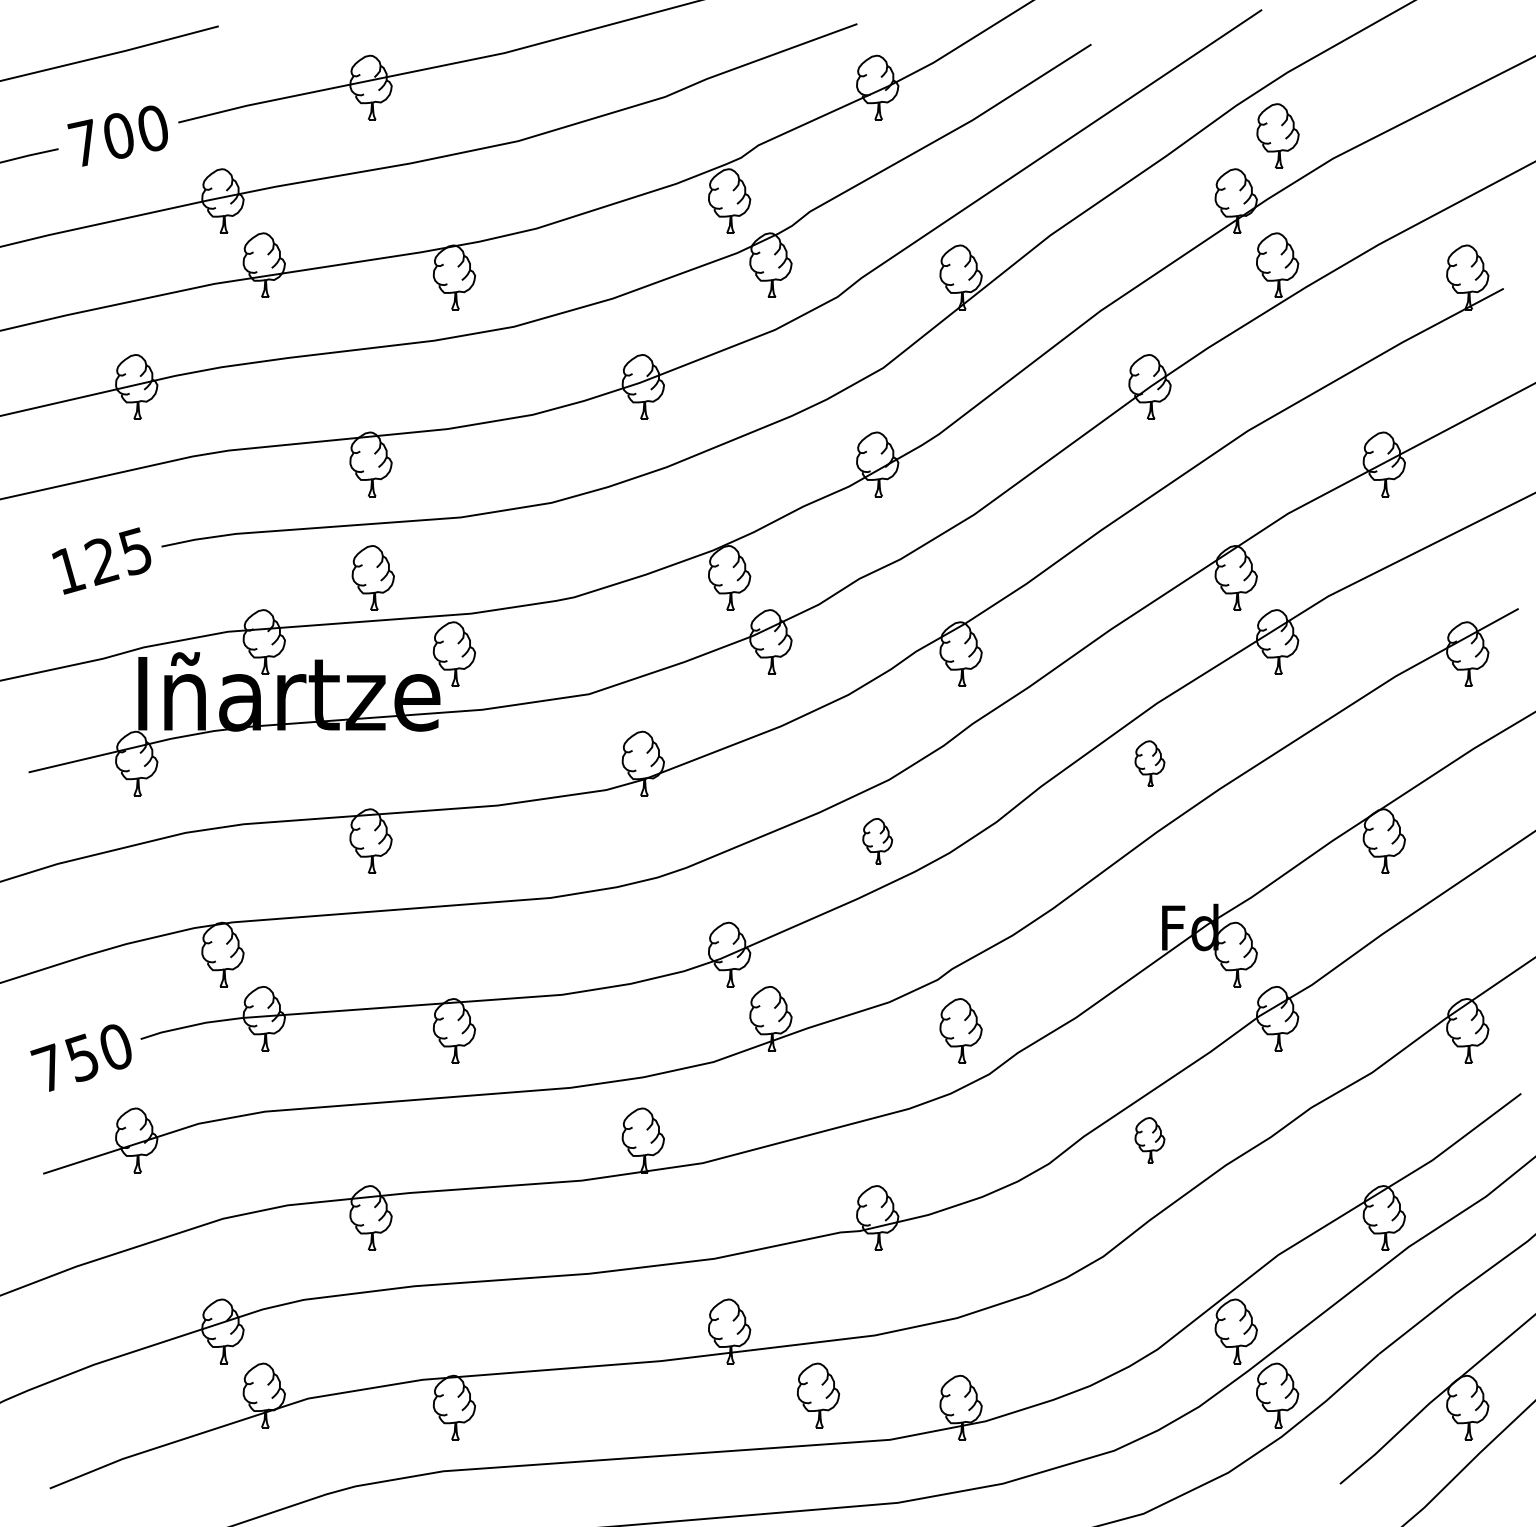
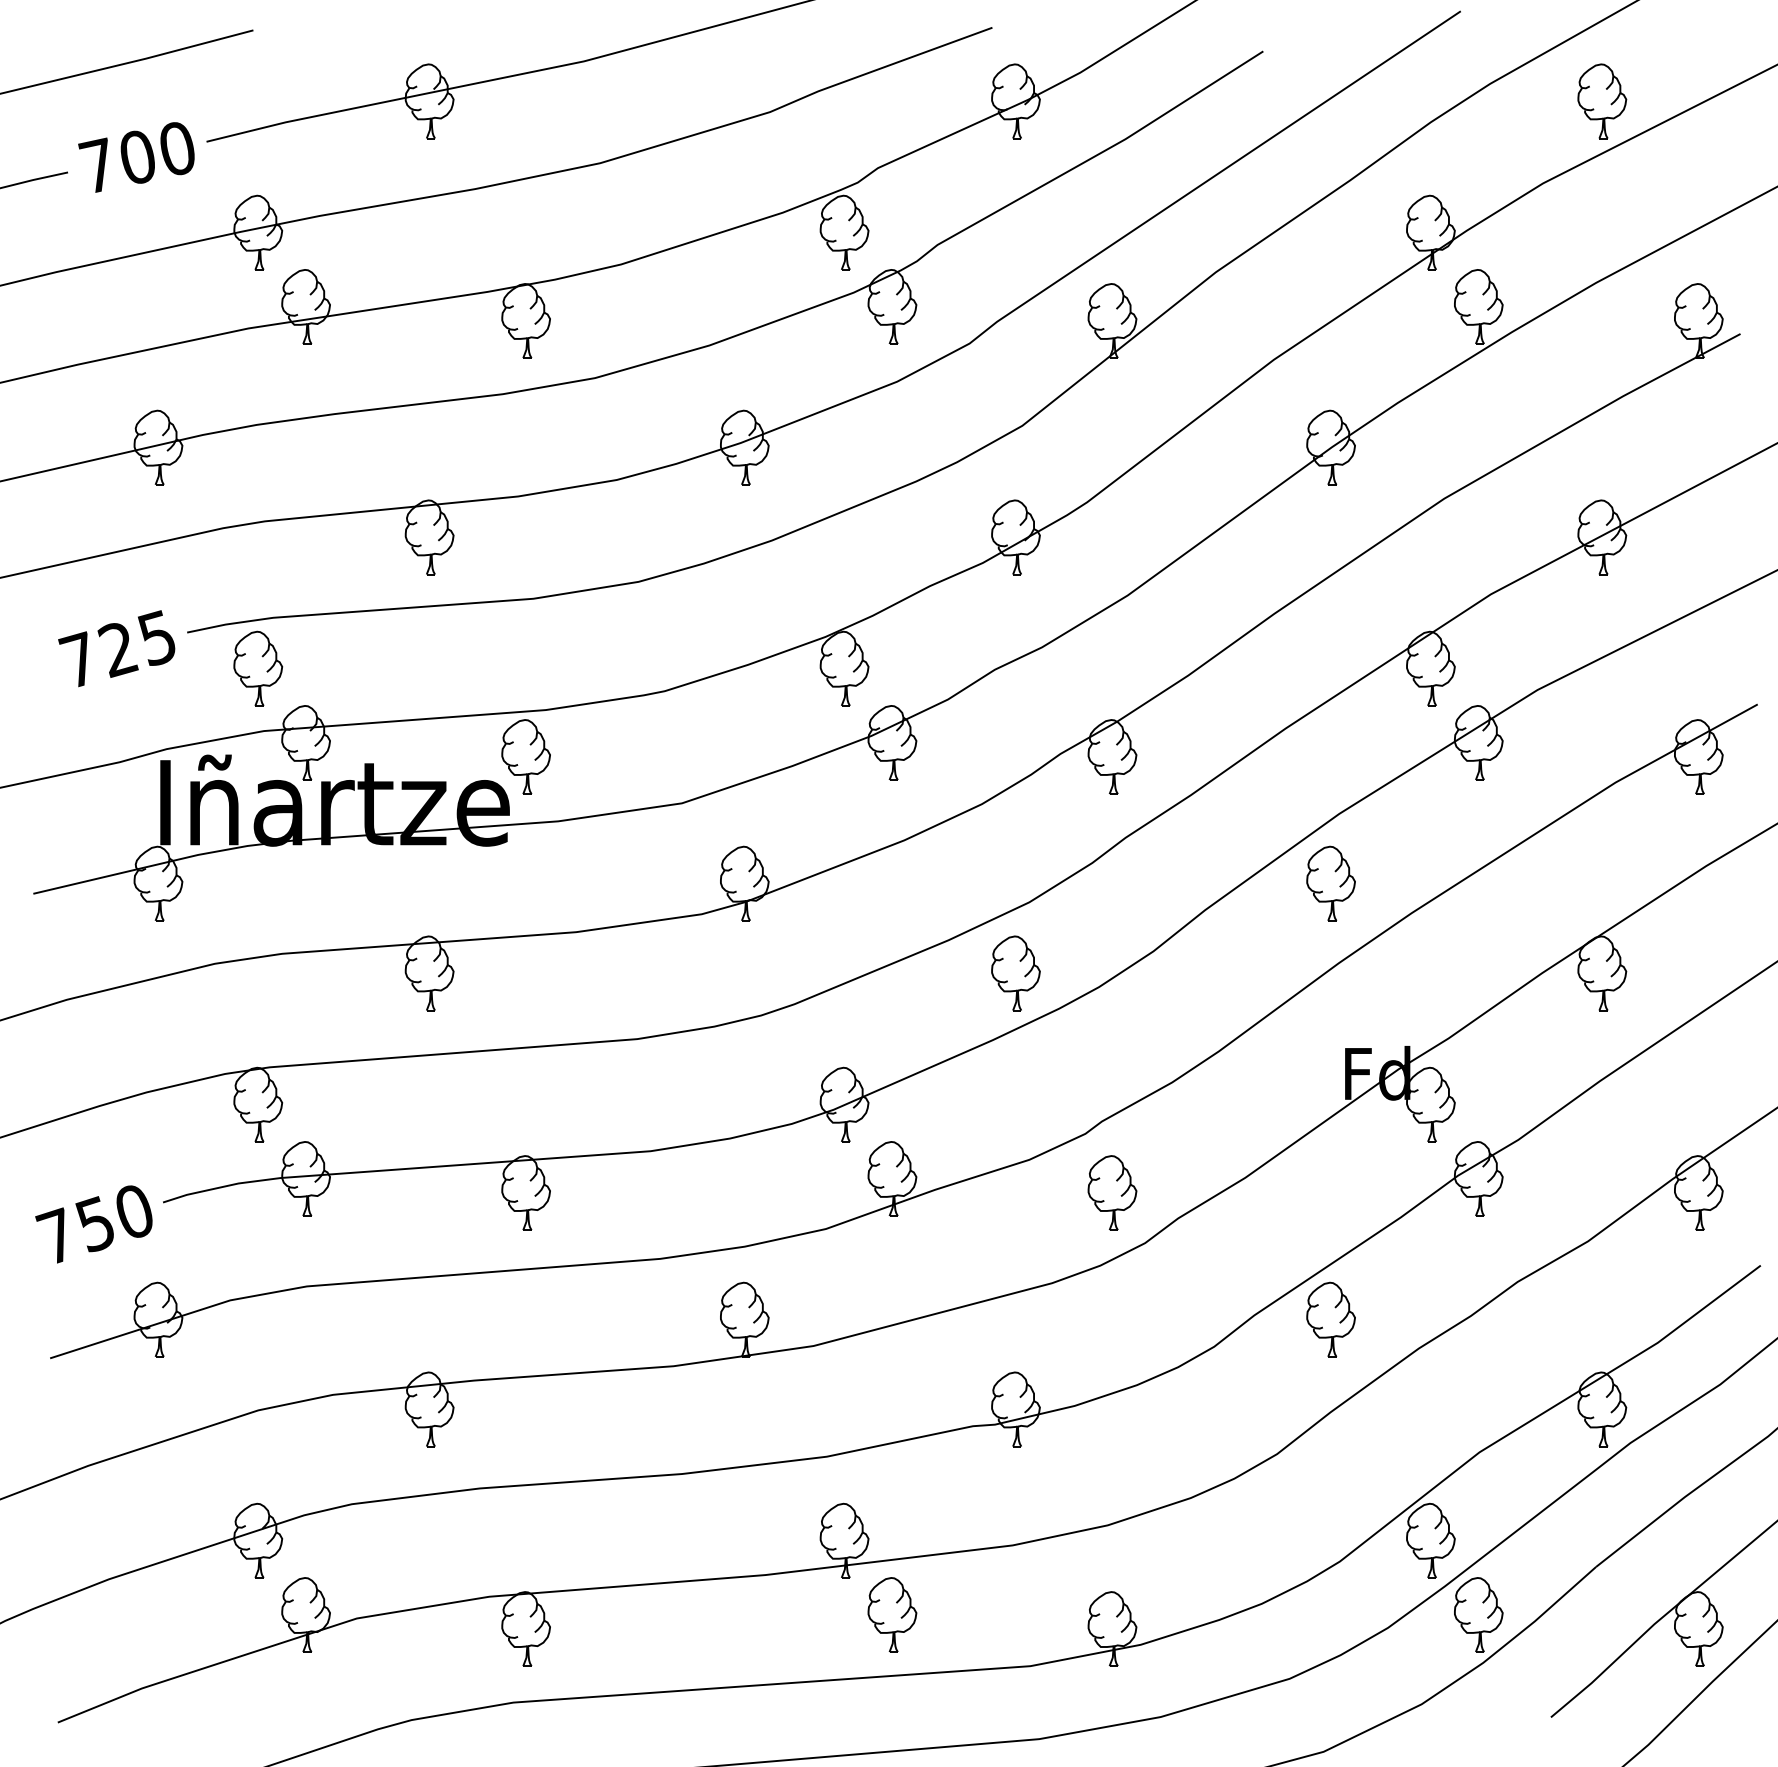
part: (1278, 136) -> (1602, 101), moved
text: (68, 569) -> (79, 659), 125 -> 725
part: (373, 577) -> (258, 668), moved
part: (1149, 763) -> (1330, 883), size x1.43
part: (877, 841) -> (1015, 973), size x1.43
part: (1149, 1140) -> (1330, 1319), size x1.43
part: (818, 1395) -> (892, 1614), moved

